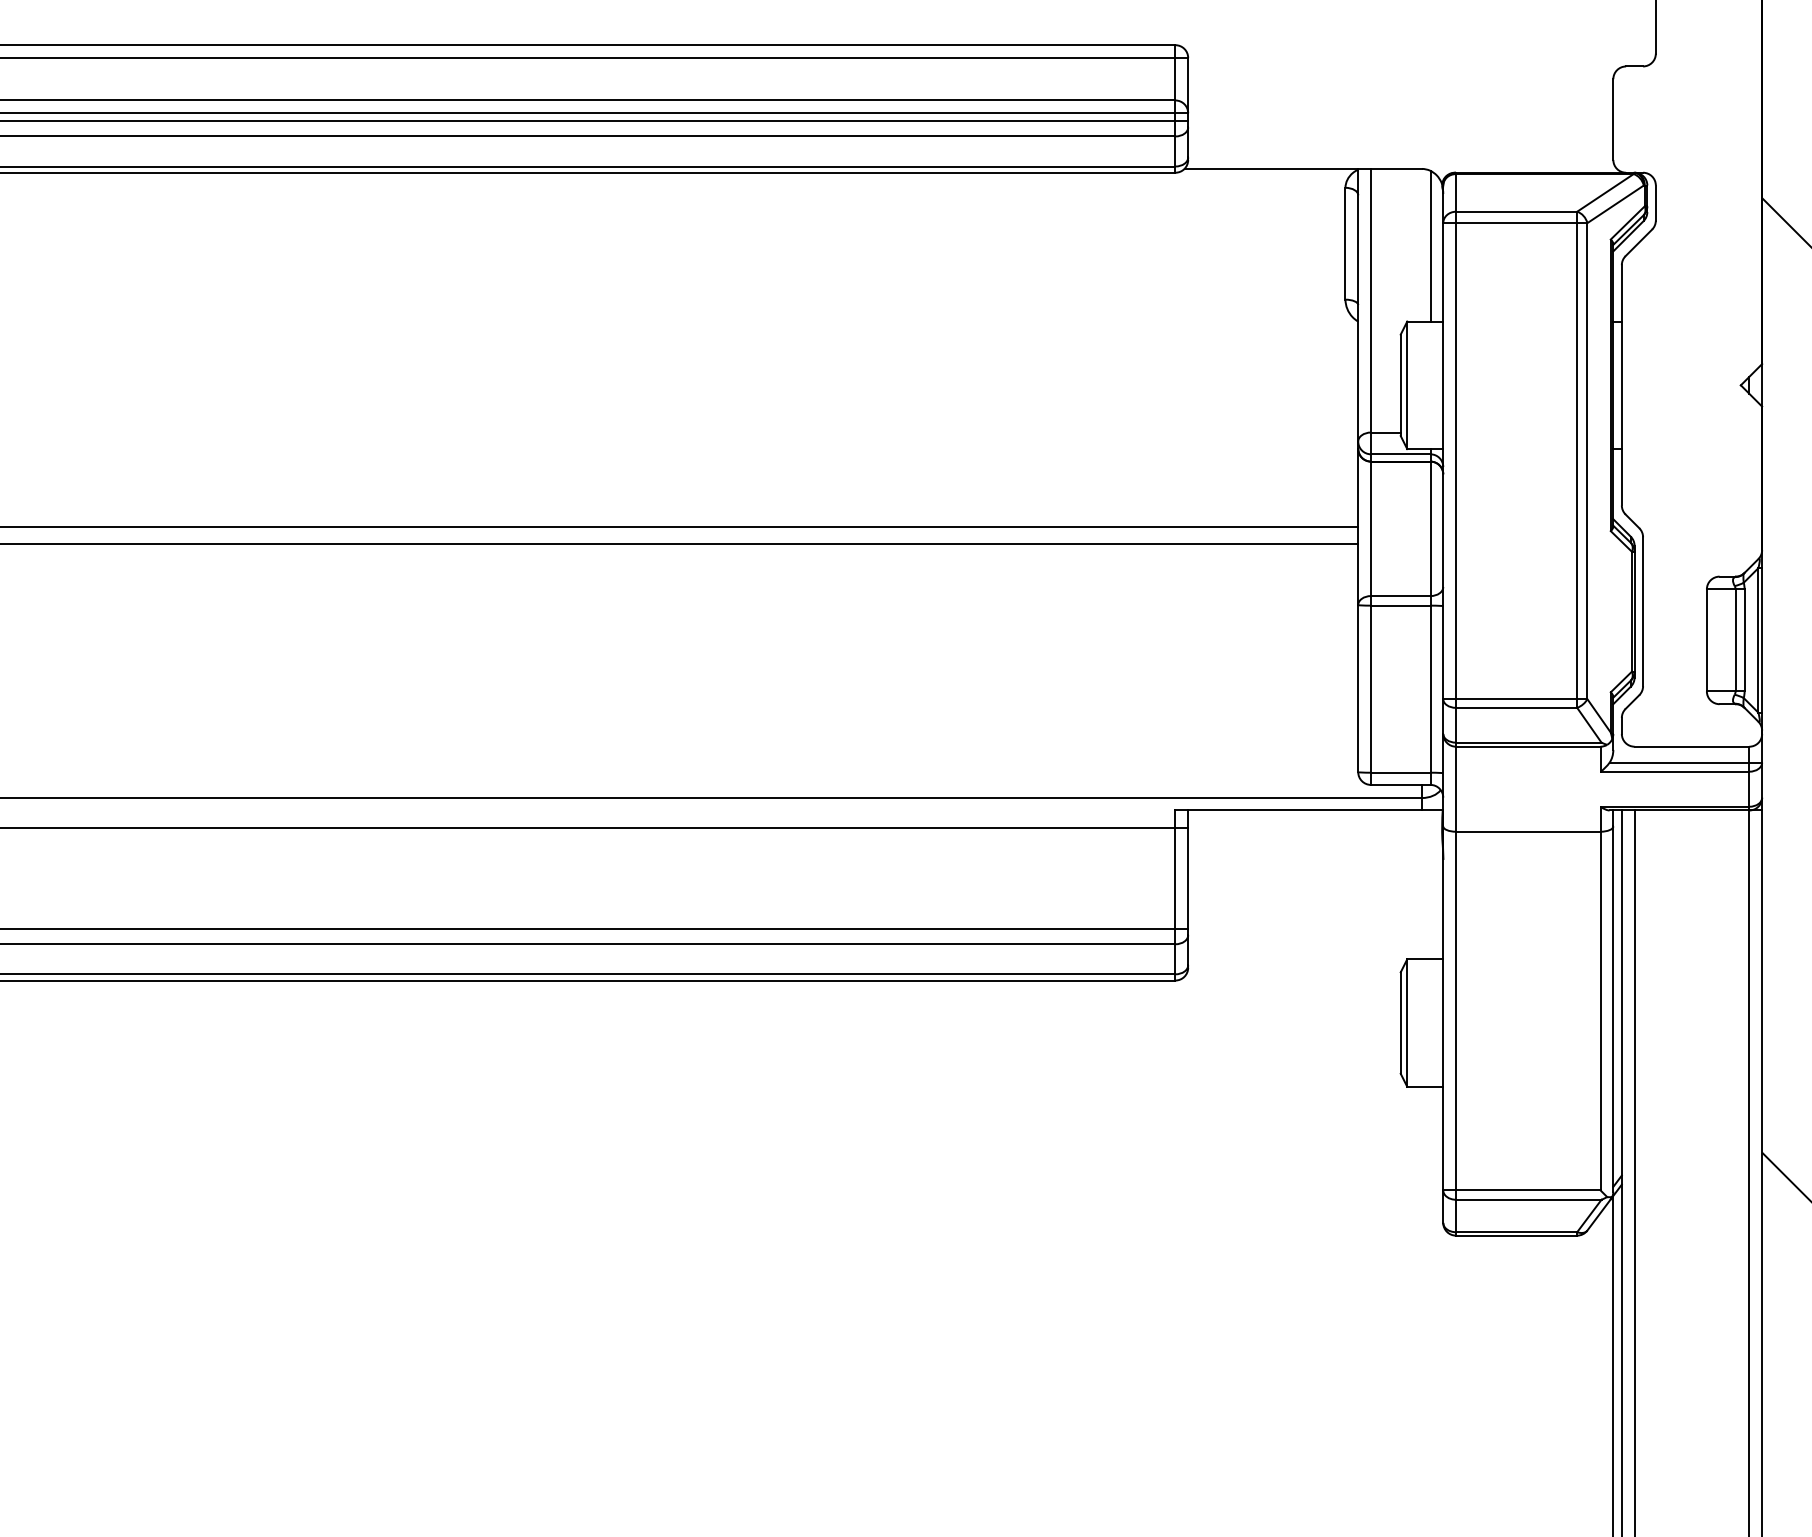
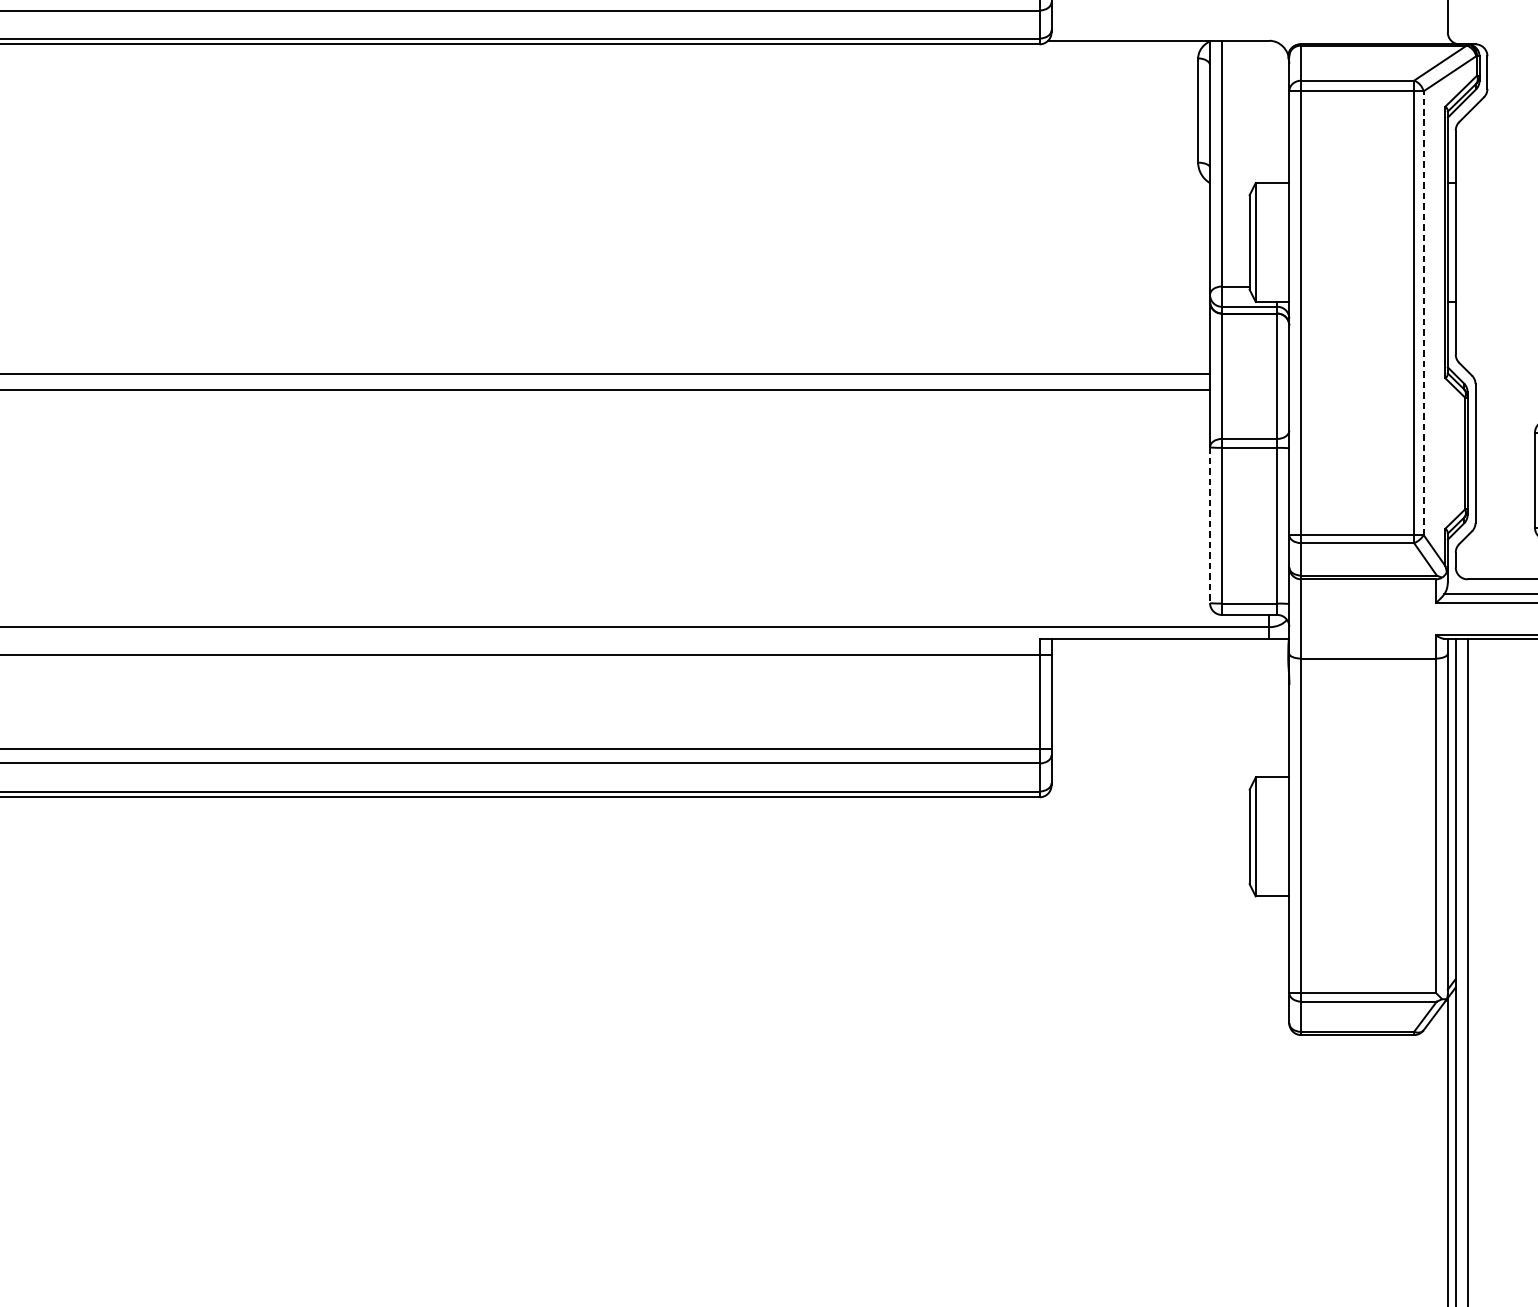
line: (1430, 245) -> (1277, 112), removed
line: (1587, 460) -> (1423, 312), solid -> dashed
line: (1358, 688) -> (1210, 525), solid -> dashed

